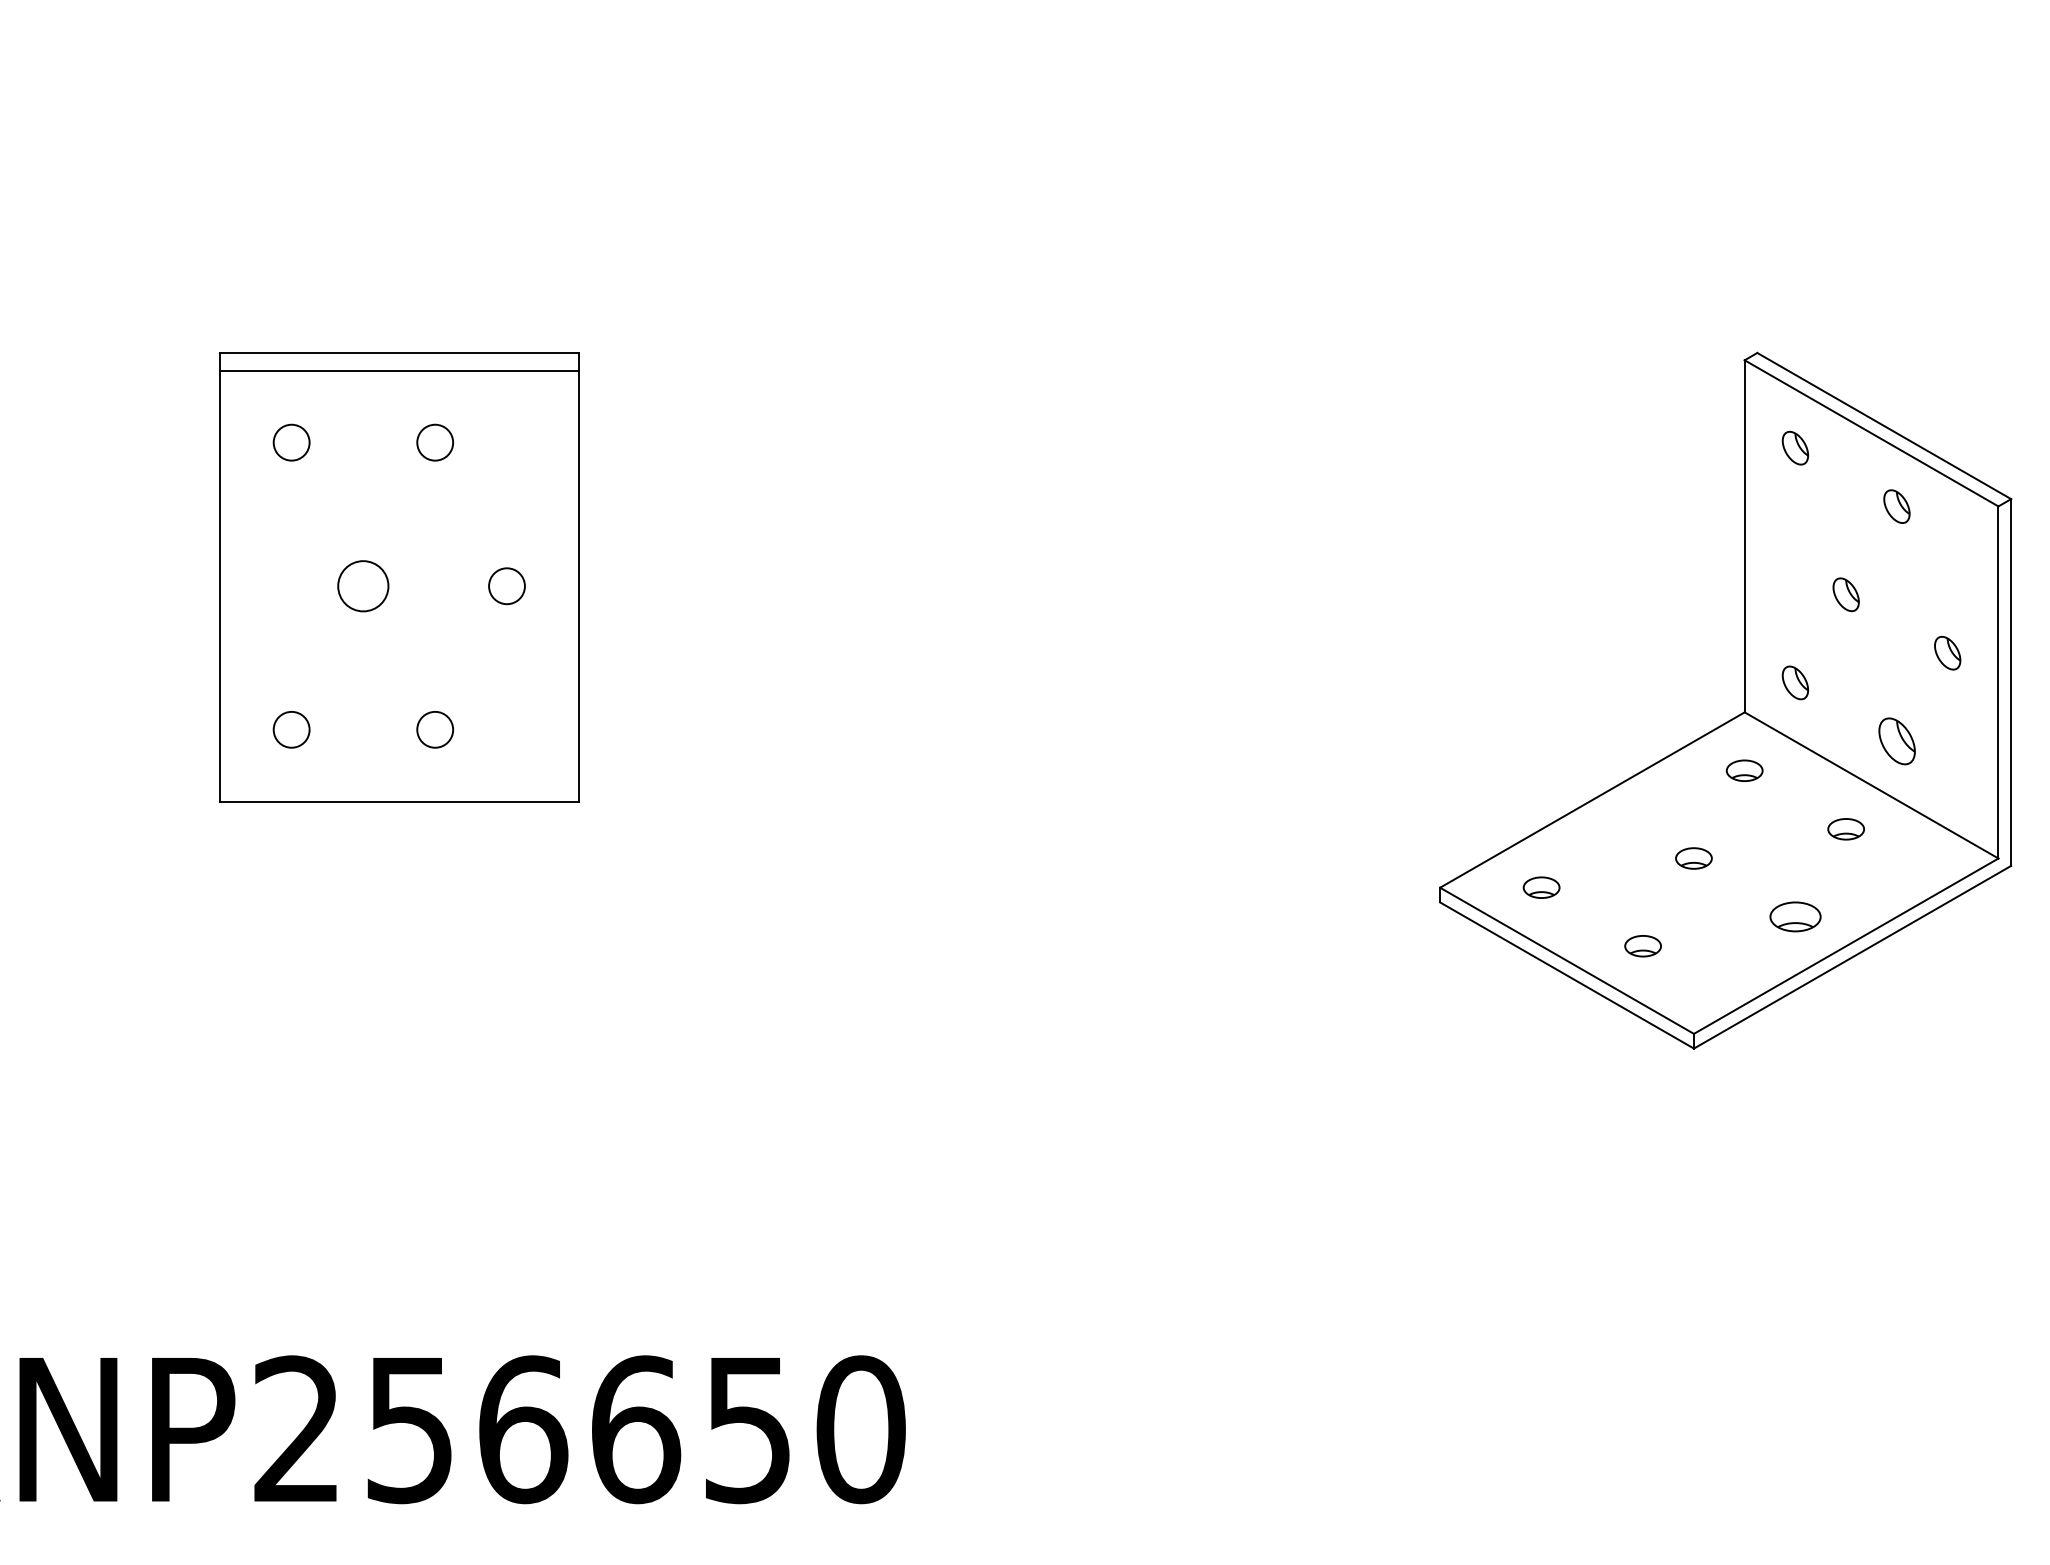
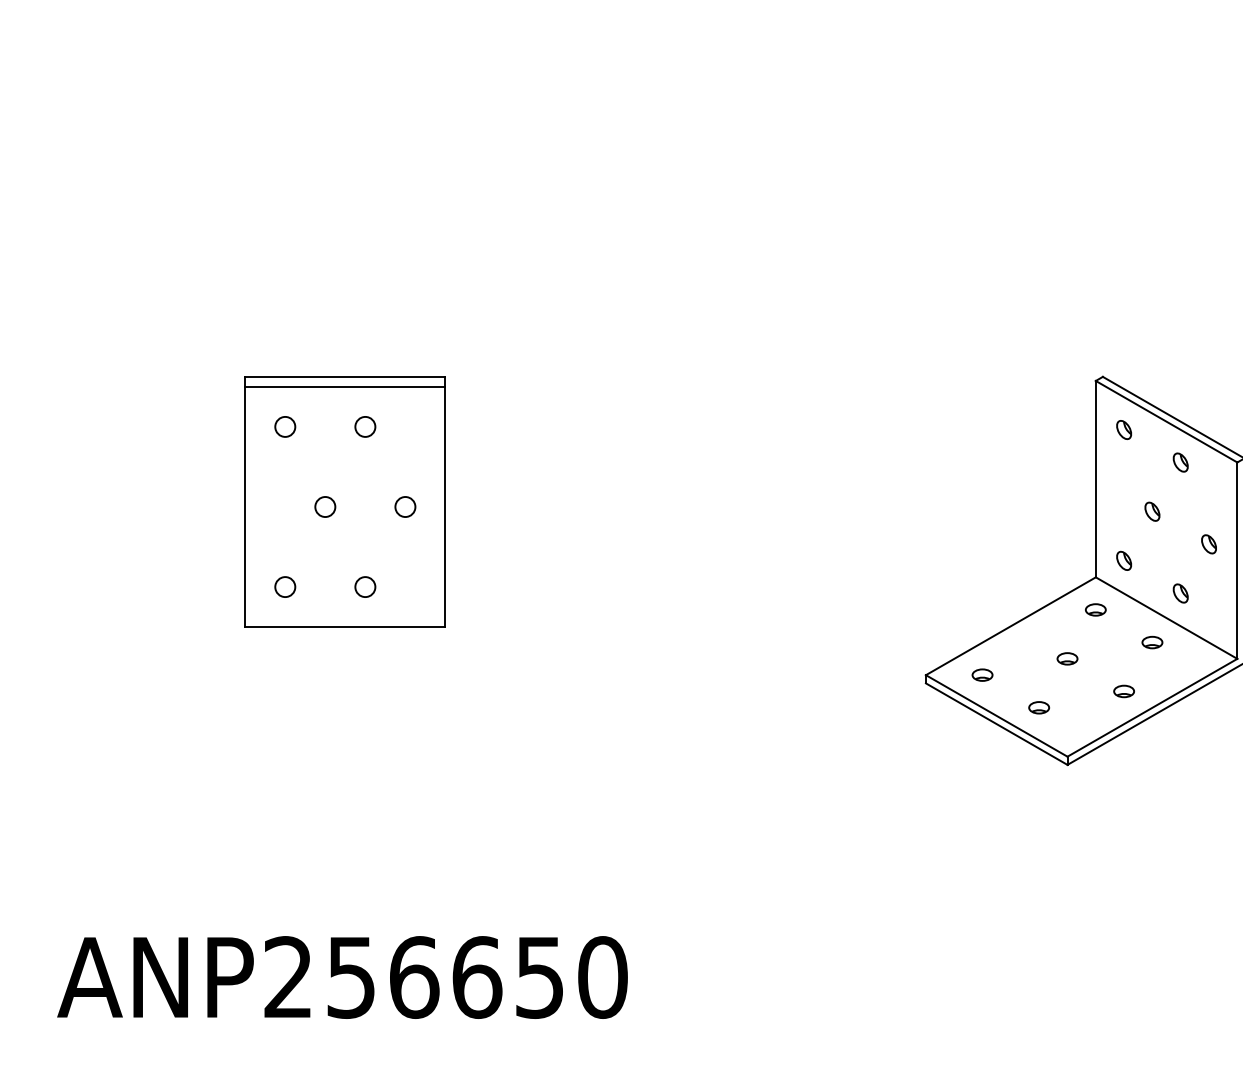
circle: (363, 585) -> (325, 506), size x0.71
part: (1896, 741) -> (1180, 593), size x0.71
part: (1794, 916) -> (1123, 691), size x0.71

